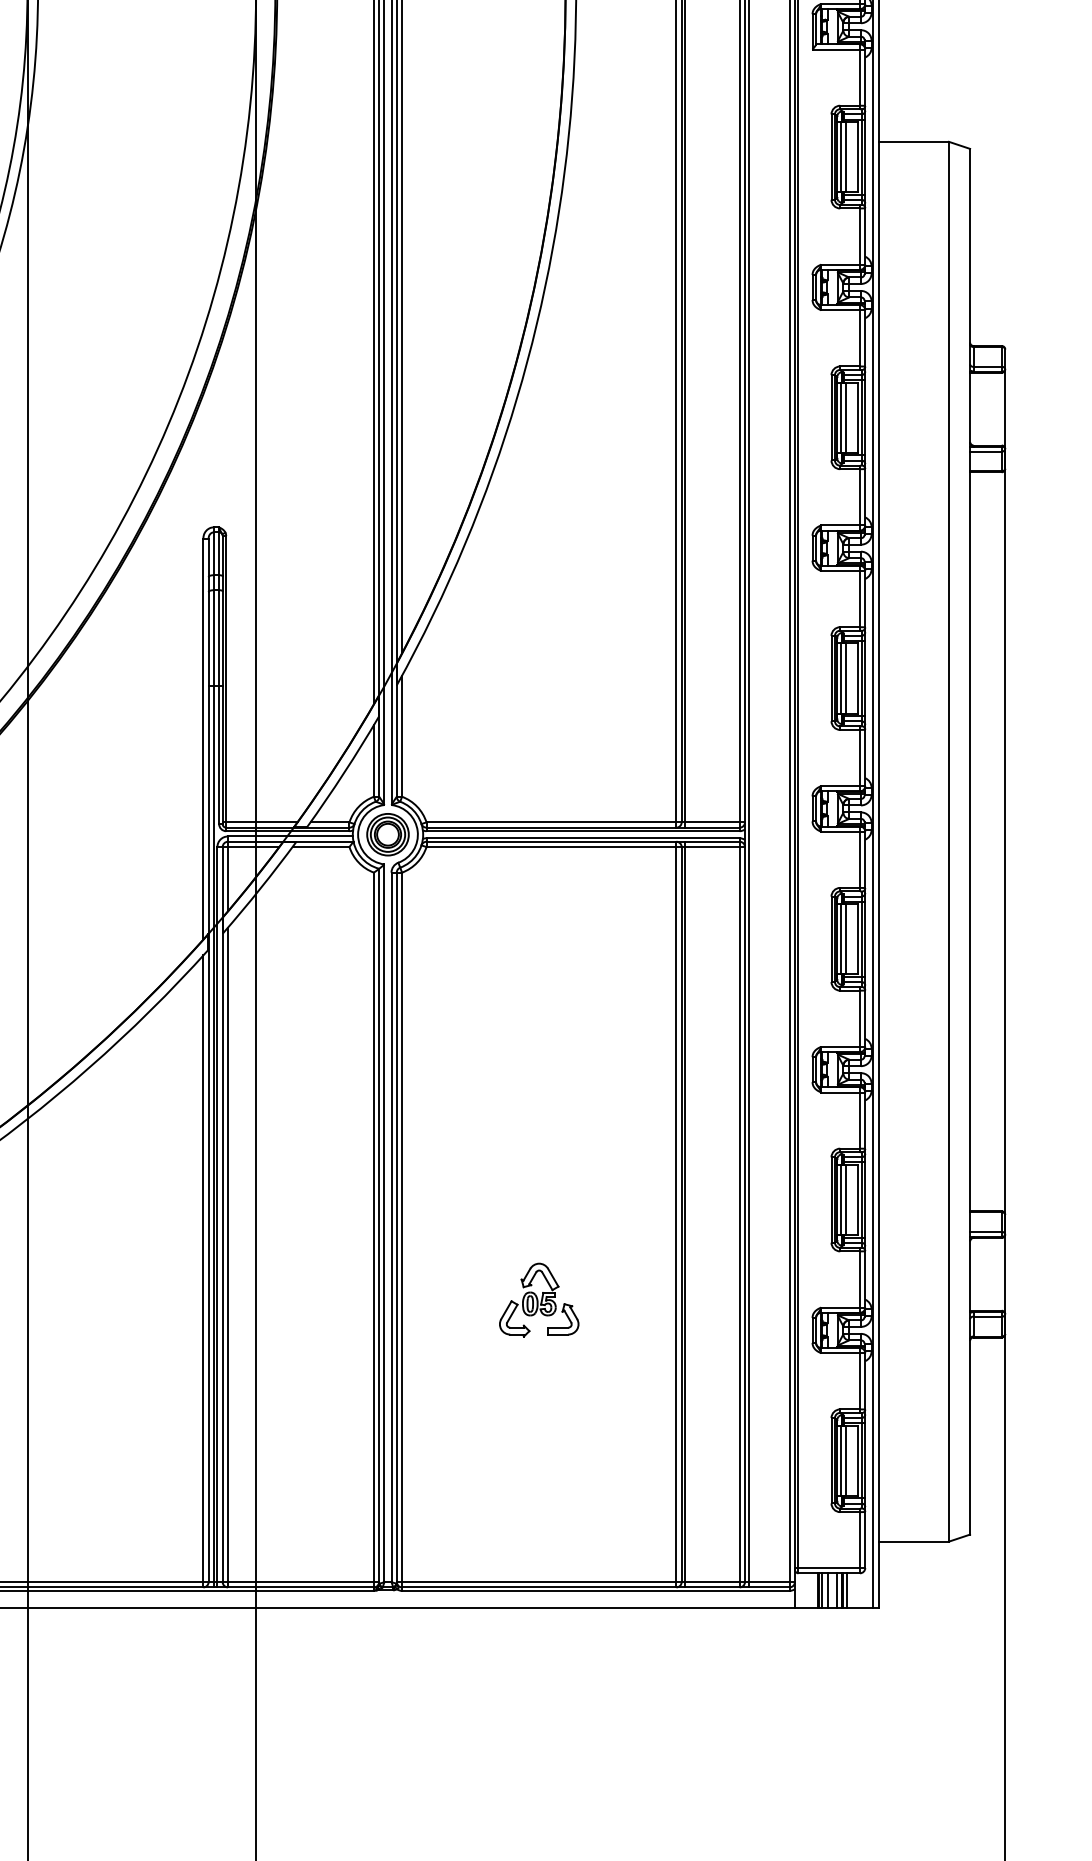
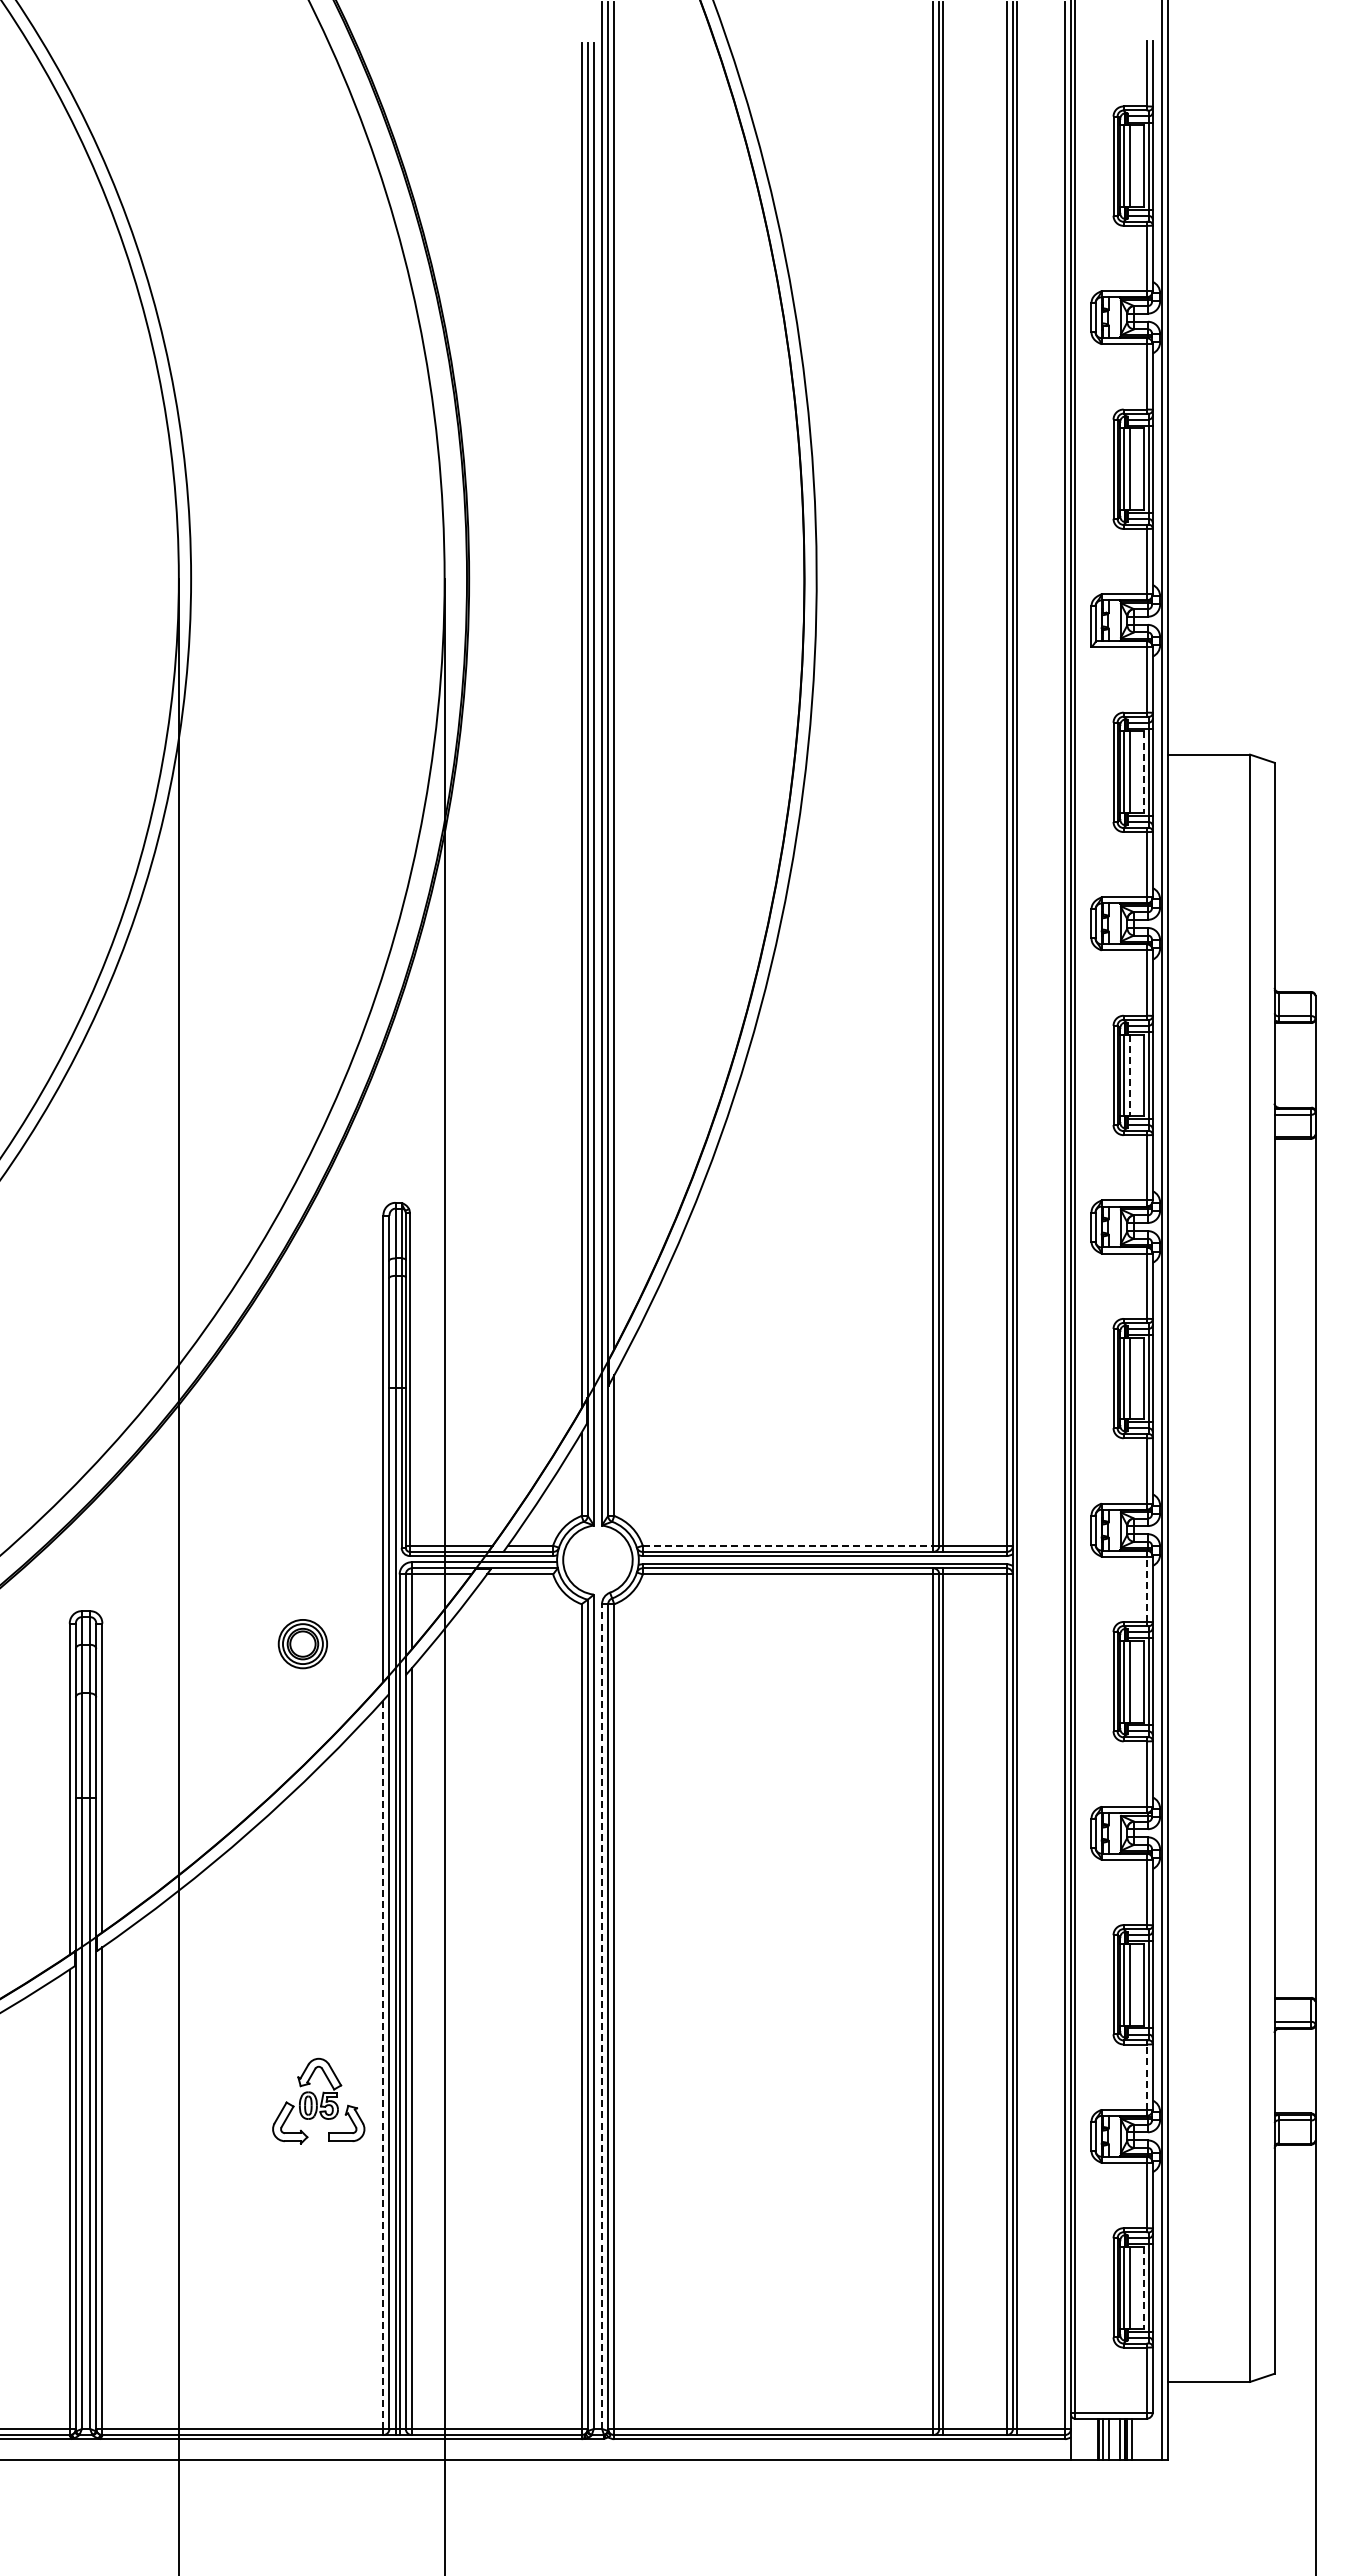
line: (857, 157) -> (1143, 772), solid -> dashed
line: (845, 417) -> (1129, 1075), solid -> dashed
line: (551, 822) -> (788, 1545), solid -> dashed
part: (387, 835) -> (302, 1644), moved
line: (859, 859) -> (1146, 1589), solid -> dashed
line: (391, 1227) -> (602, 2016), solid -> dashed
line: (203, 1268) -> (383, 2064), solid -> dashed
line: (859, 1279) -> (1146, 2077), solid -> dashed
part: (539, 1299) -> (318, 2100), moved
line: (857, 1460) -> (1143, 2287), solid -> dashed

